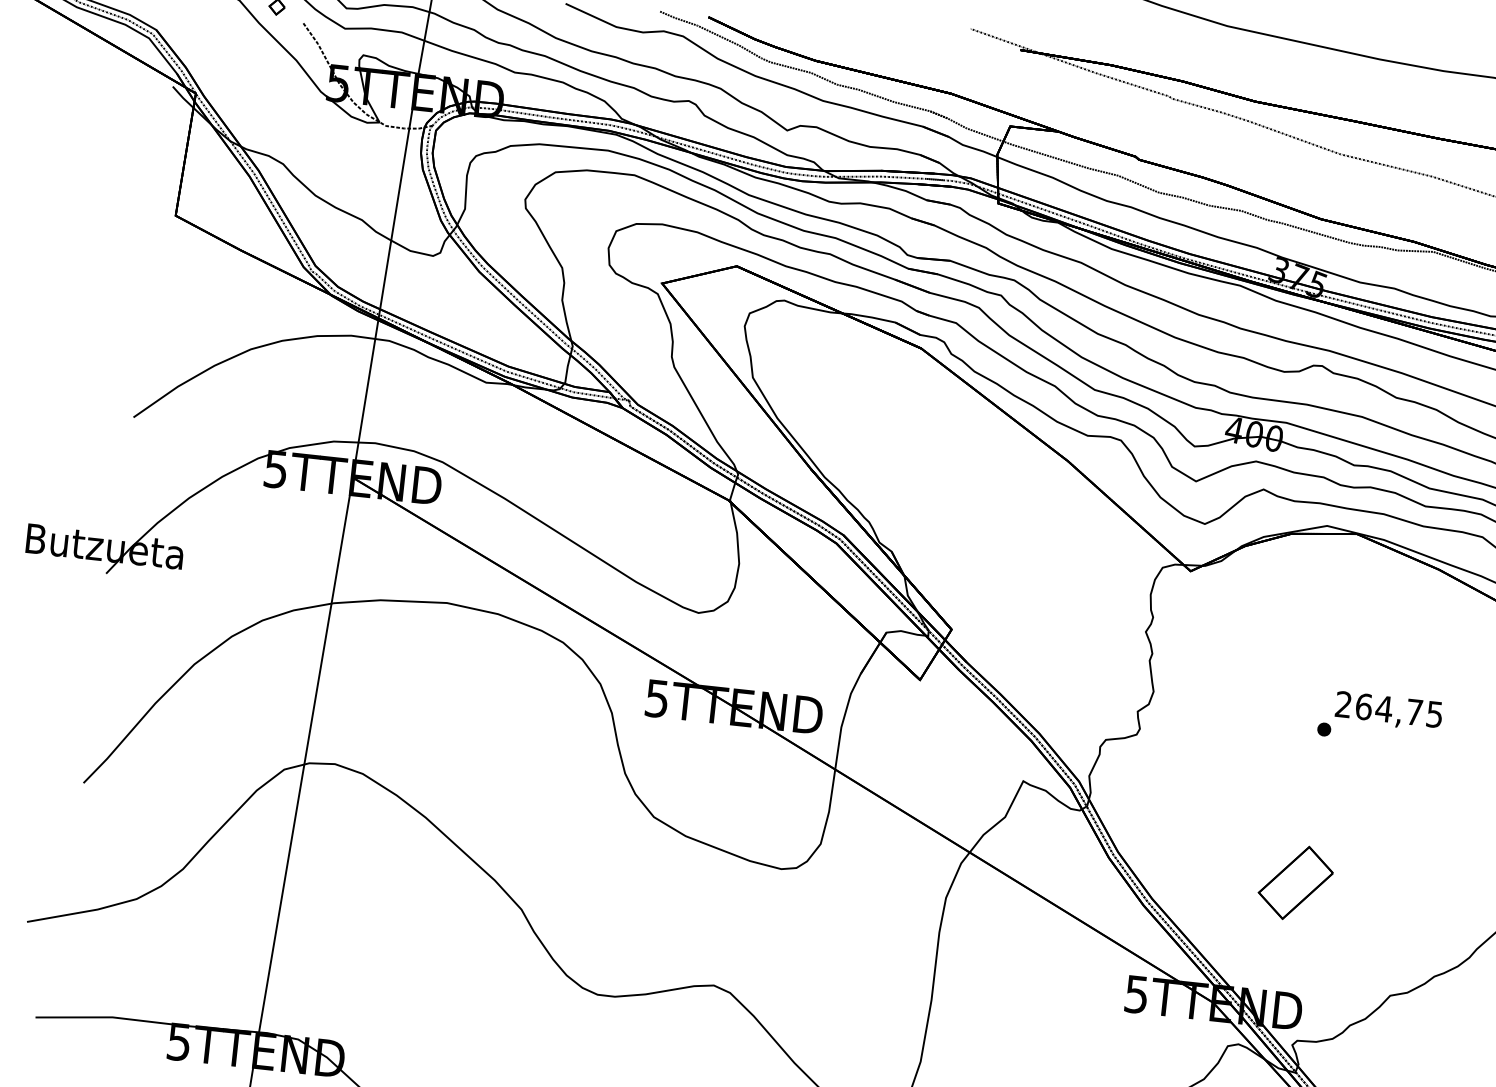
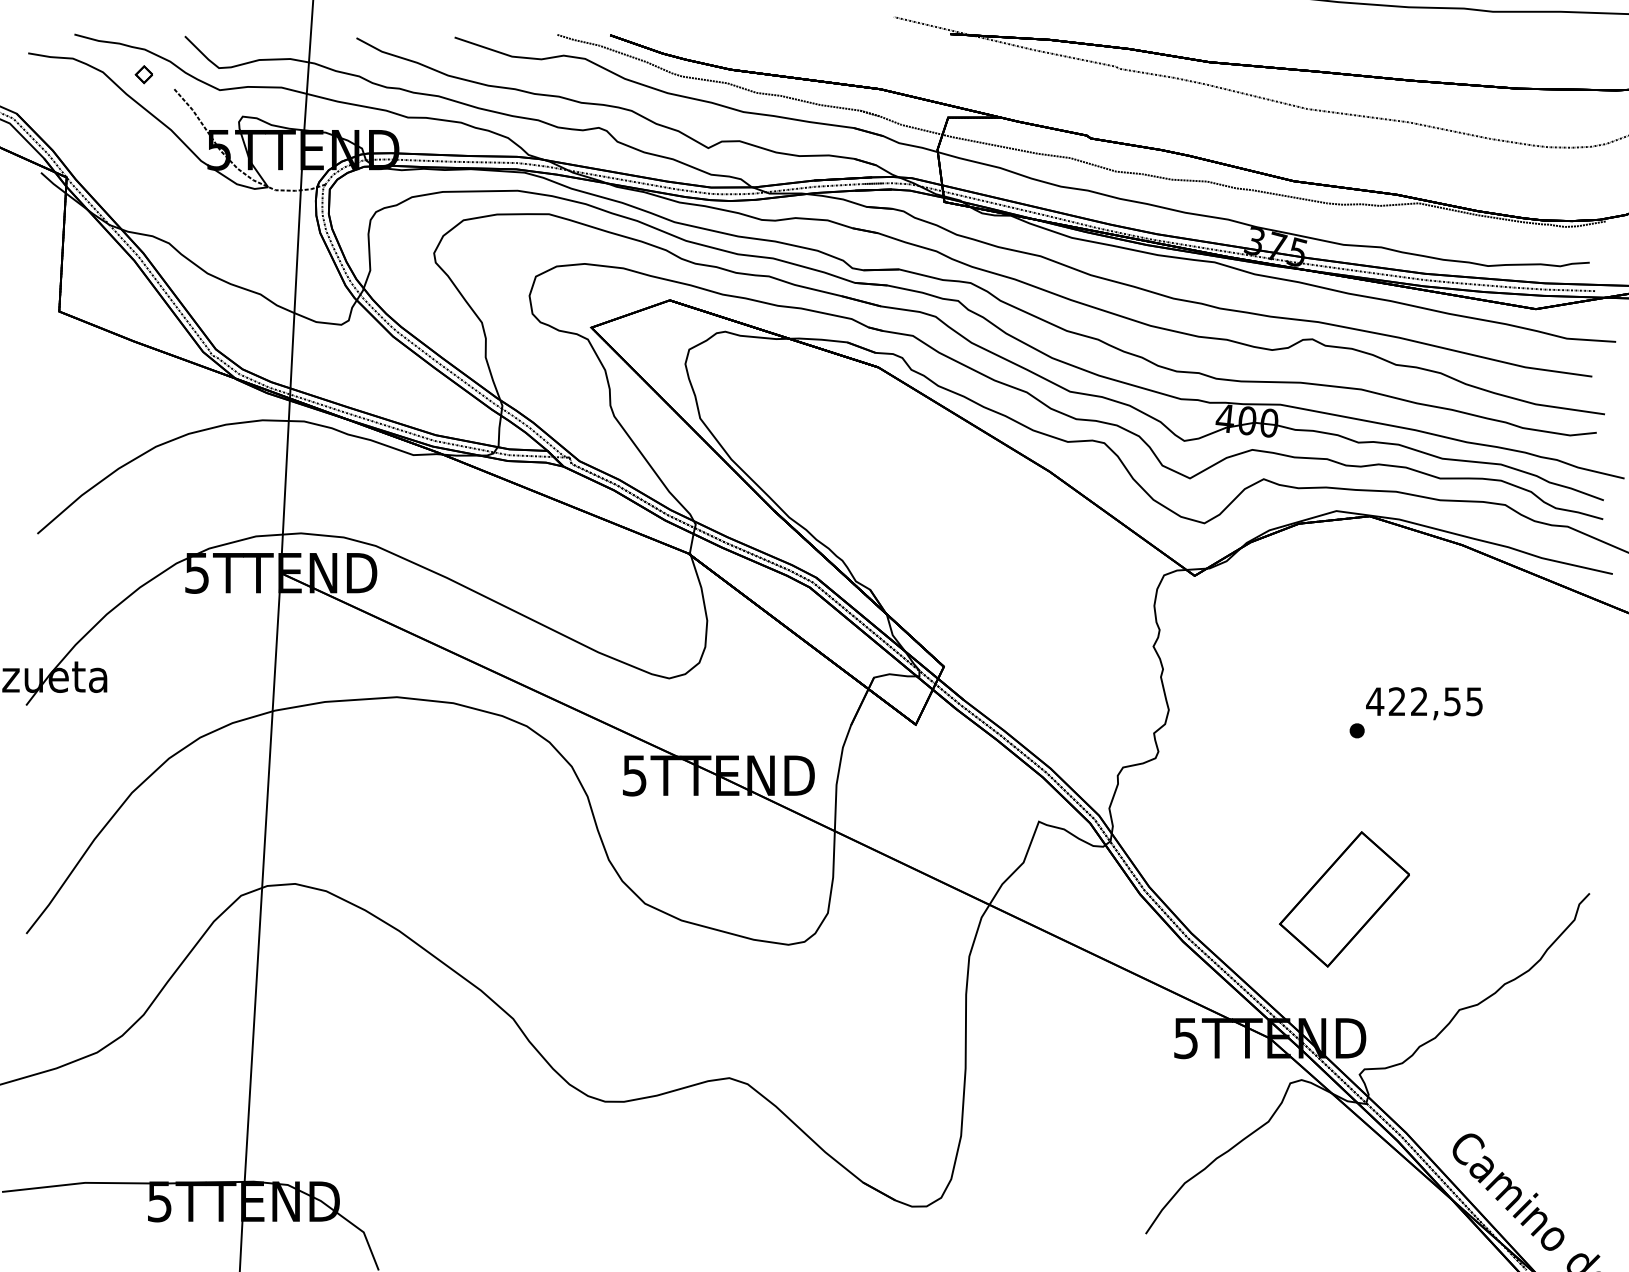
text: (1378, 708) -> (1413, 701), 264,75 -> 422,55
part: (1295, 882) -> (1344, 899), size x1.67

